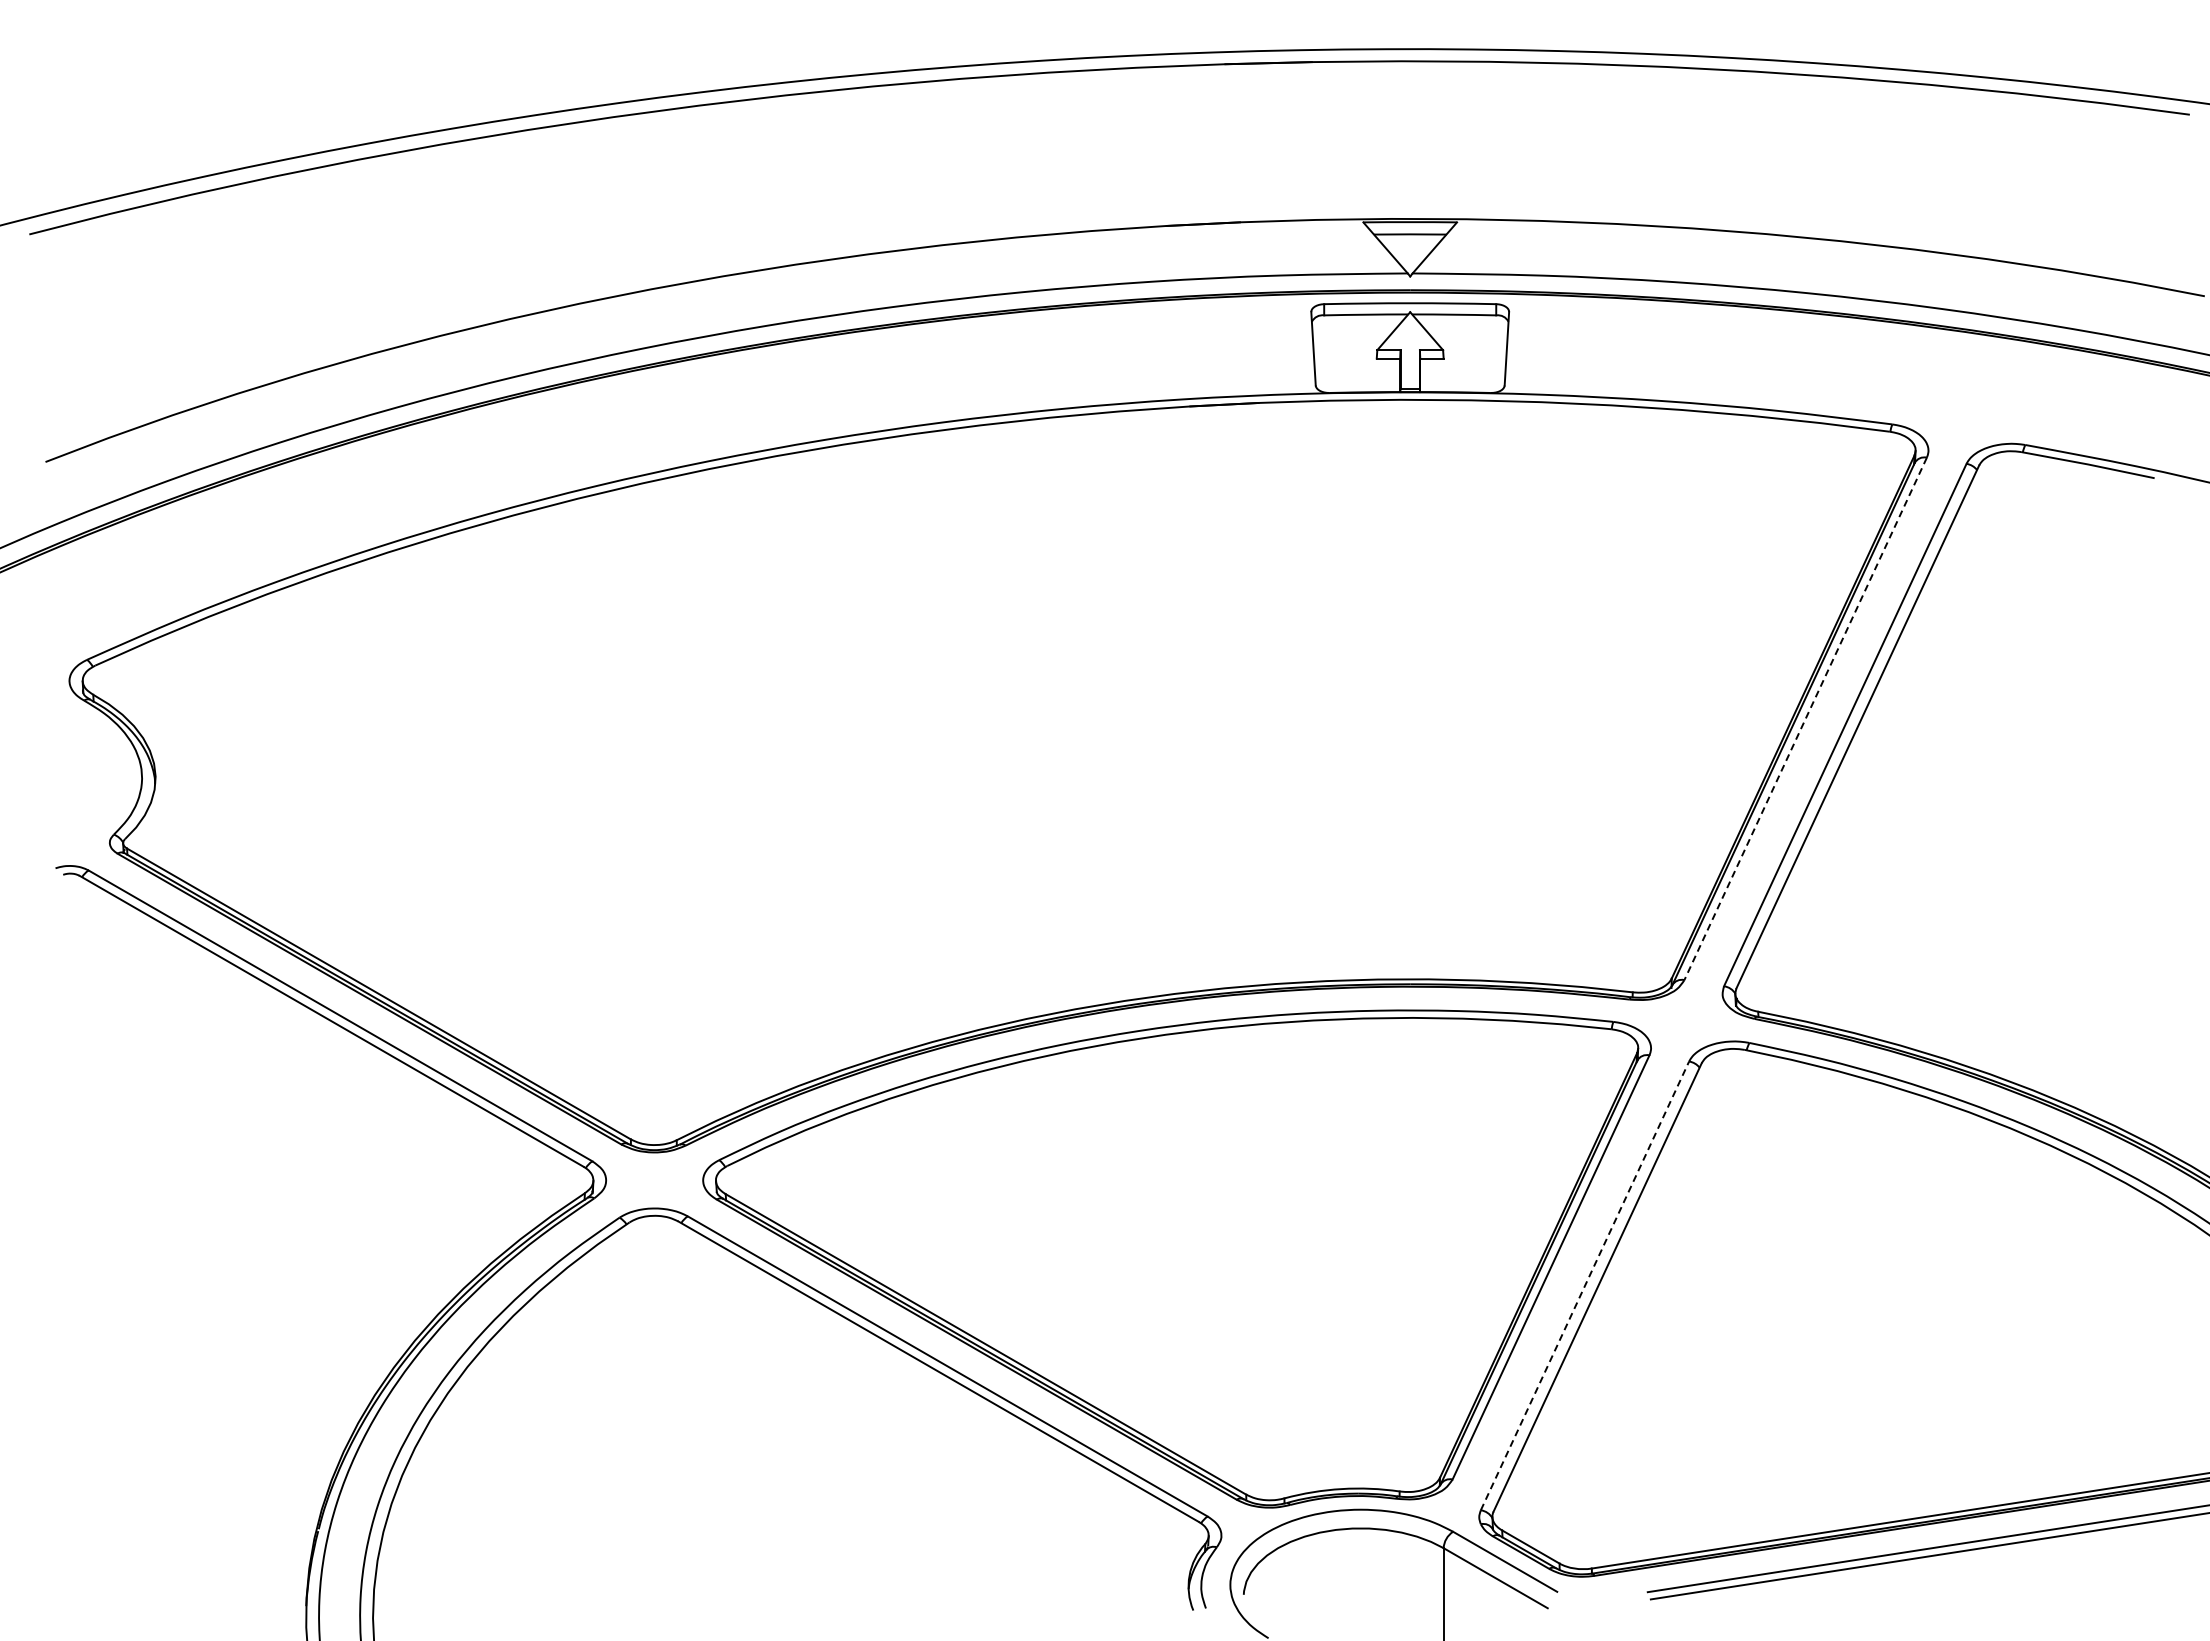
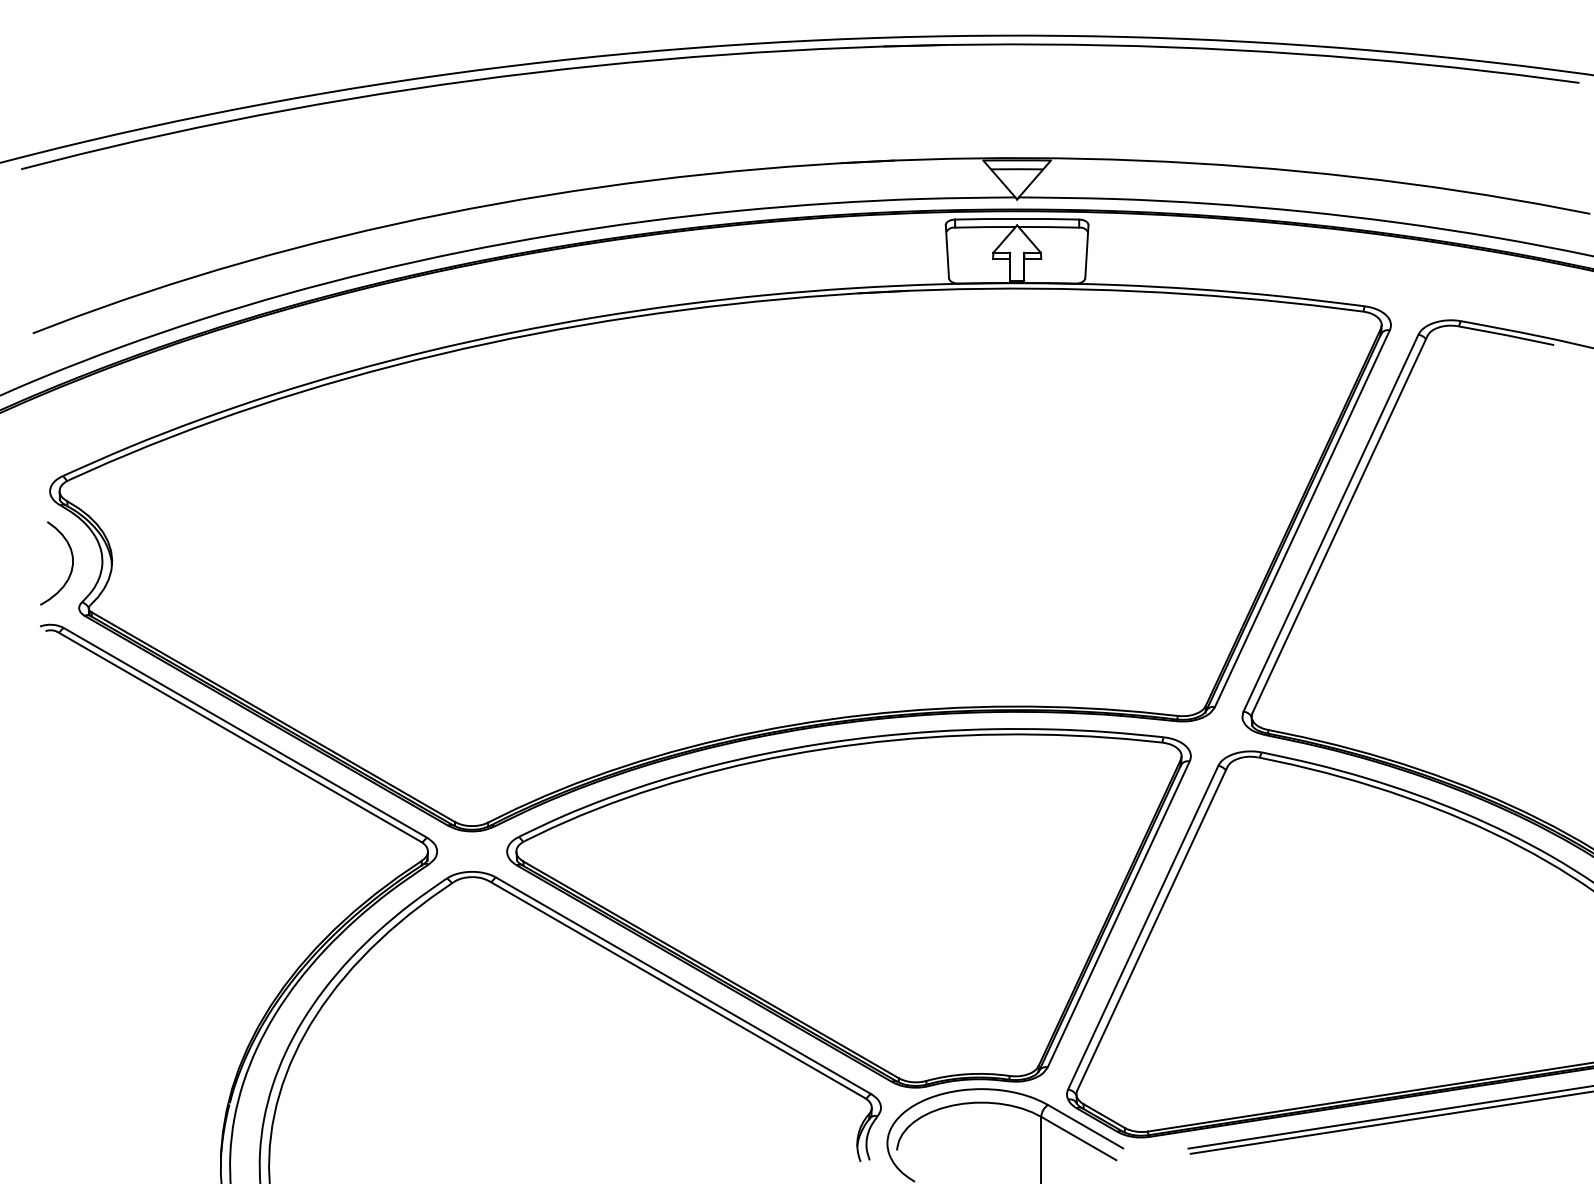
line: (1805, 718) -> (1302, 518), dashed -> solid
curve: (99, 784) -> (71, 566), added
line: (1585, 1285) -> (1143, 927), dashed -> solid

